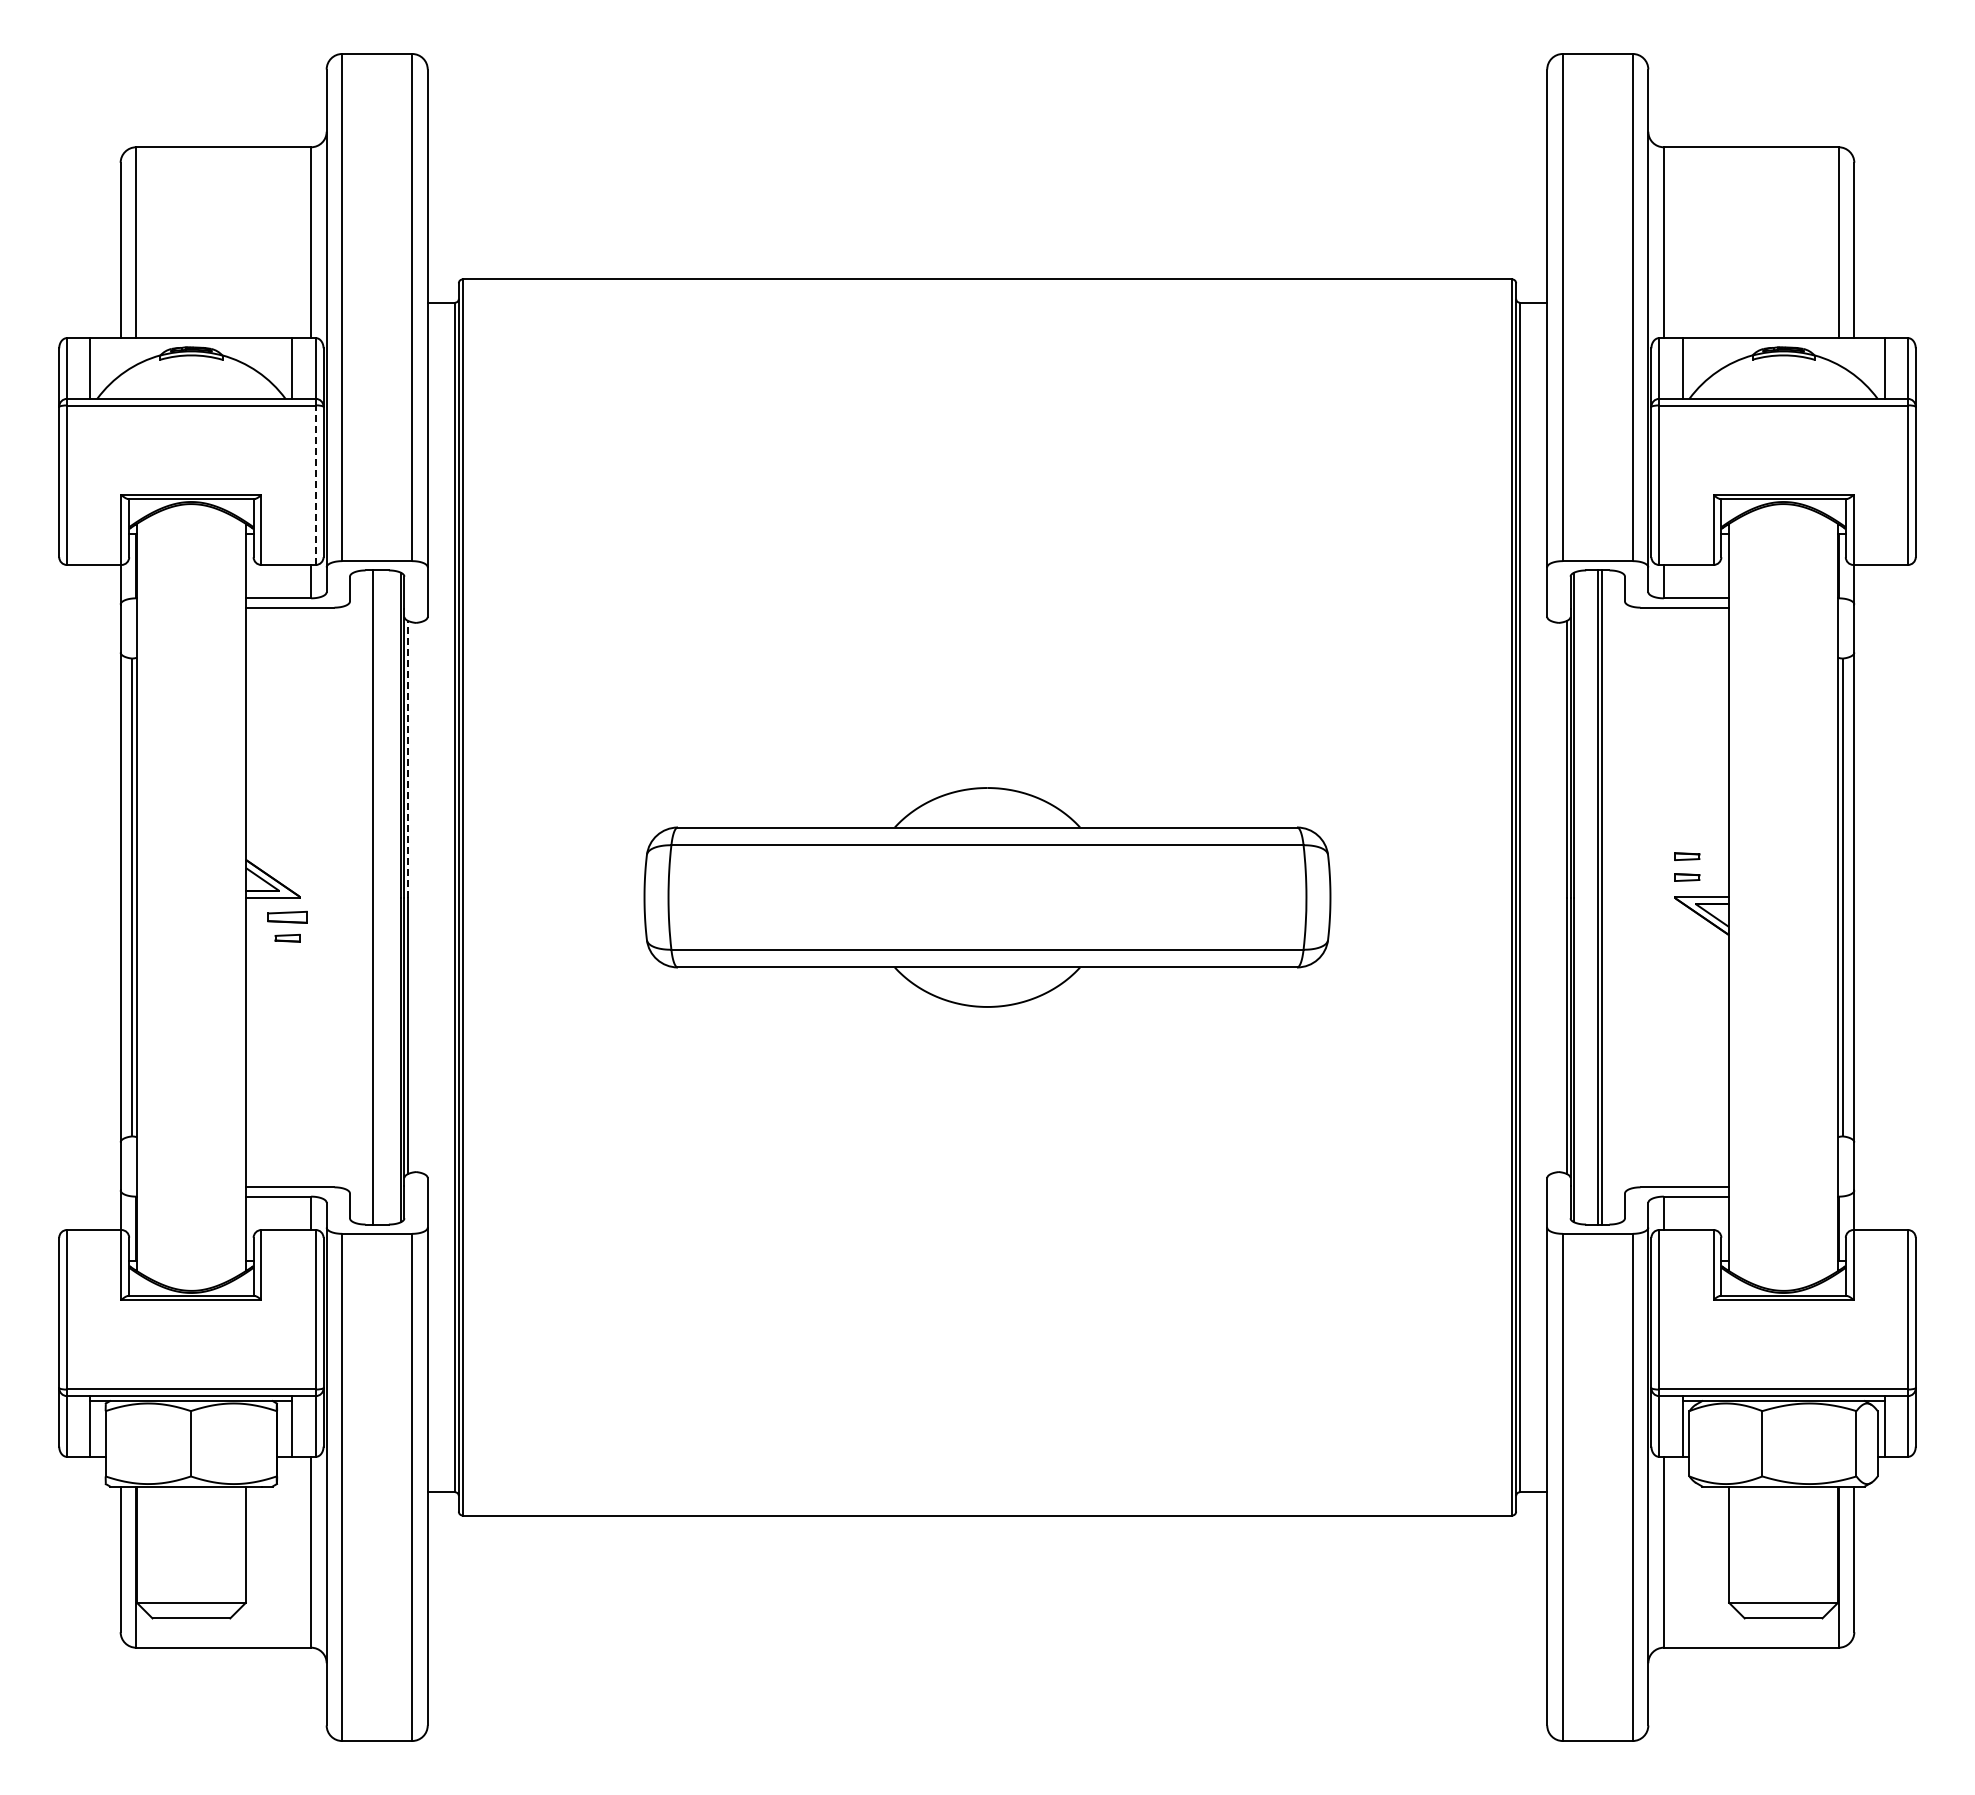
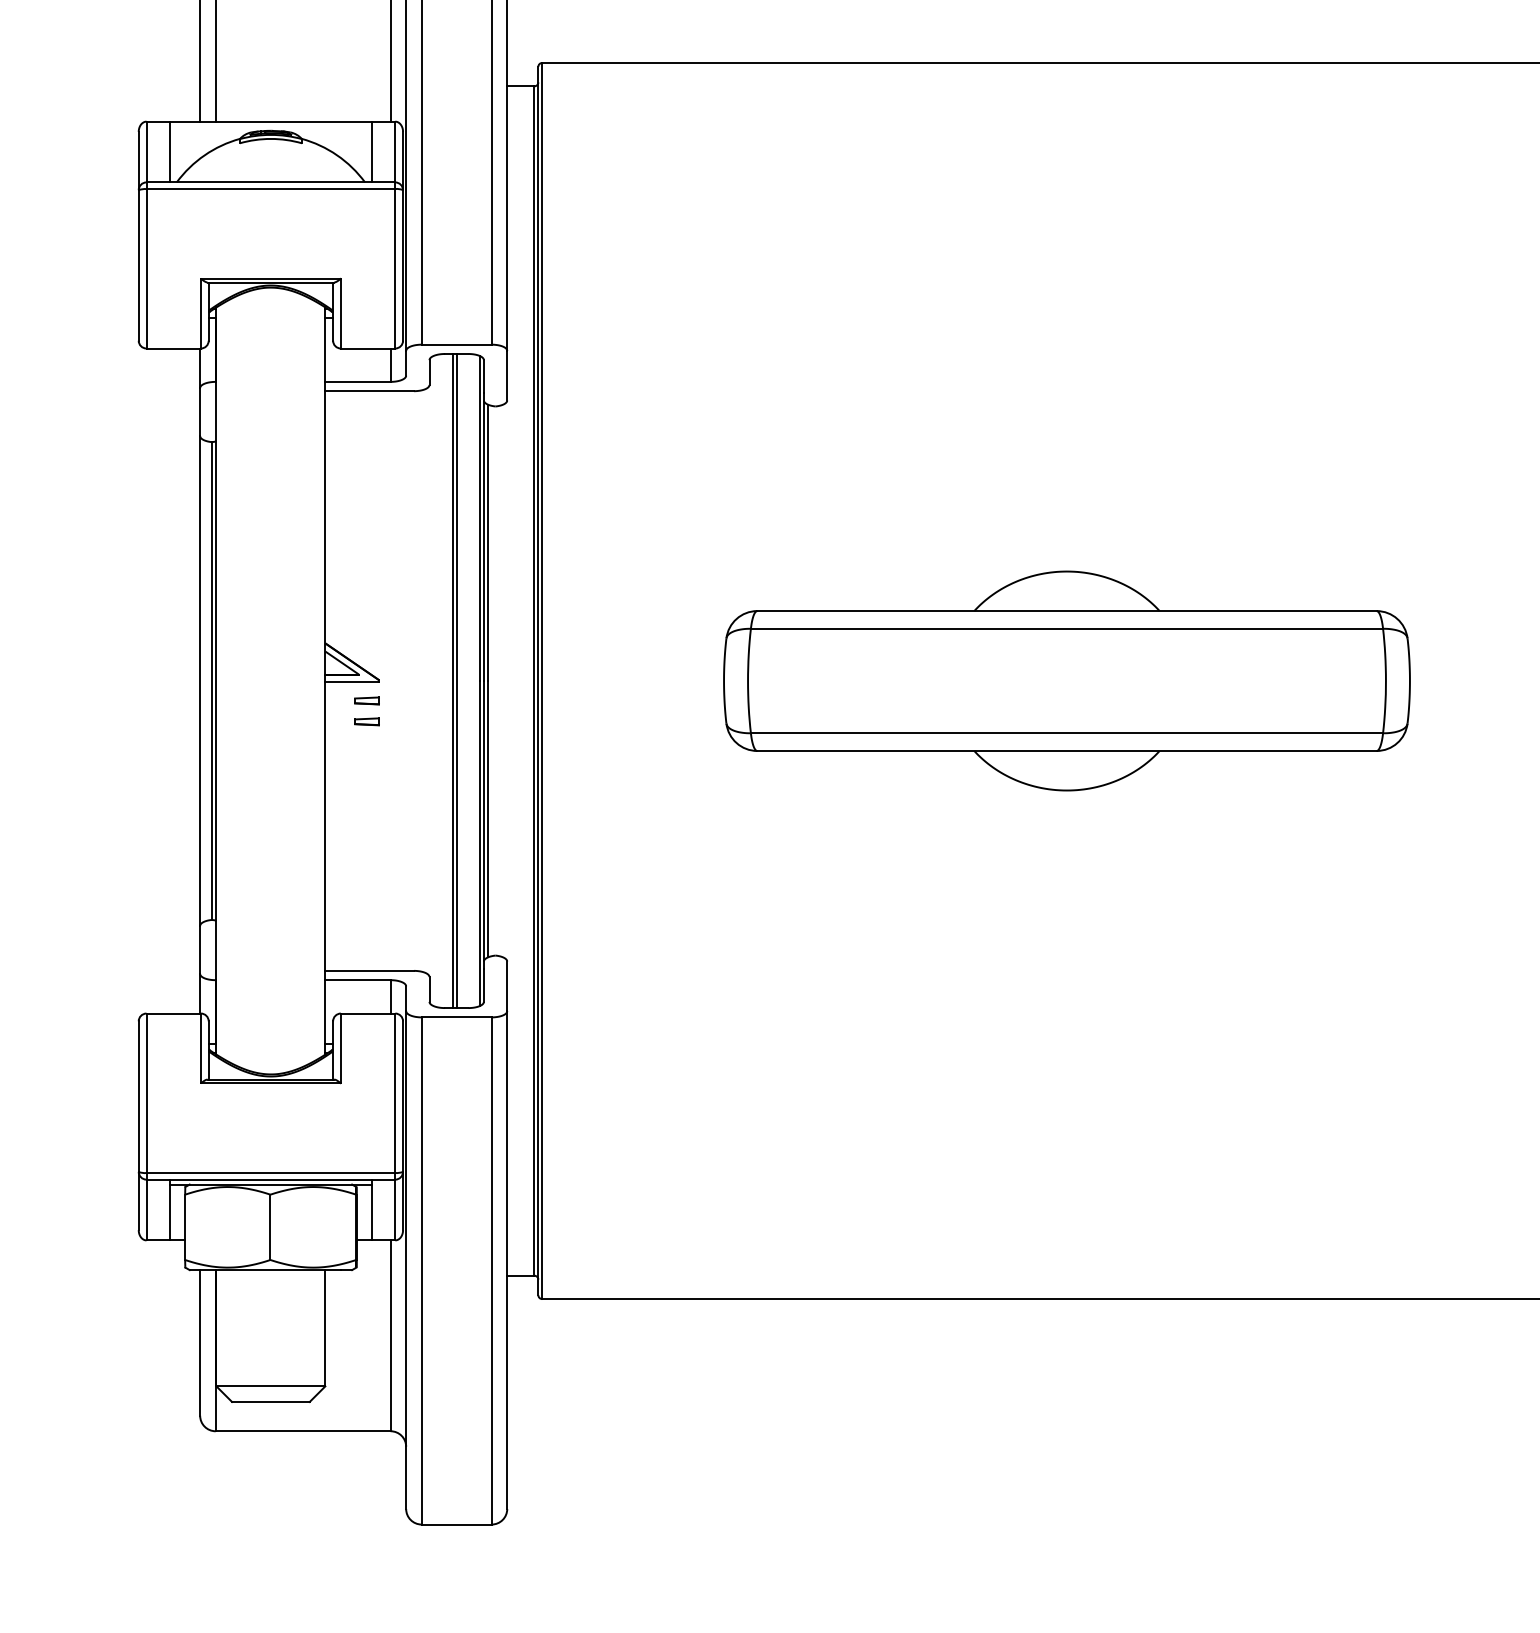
line: (315, 485) -> (395, 269), dashed -> solid
line: (408, 758) -> (488, 542), dashed -> solid
line: (377, 897) -> (457, 681), added
part: (287, 917) -> (367, 701), size x0.62

